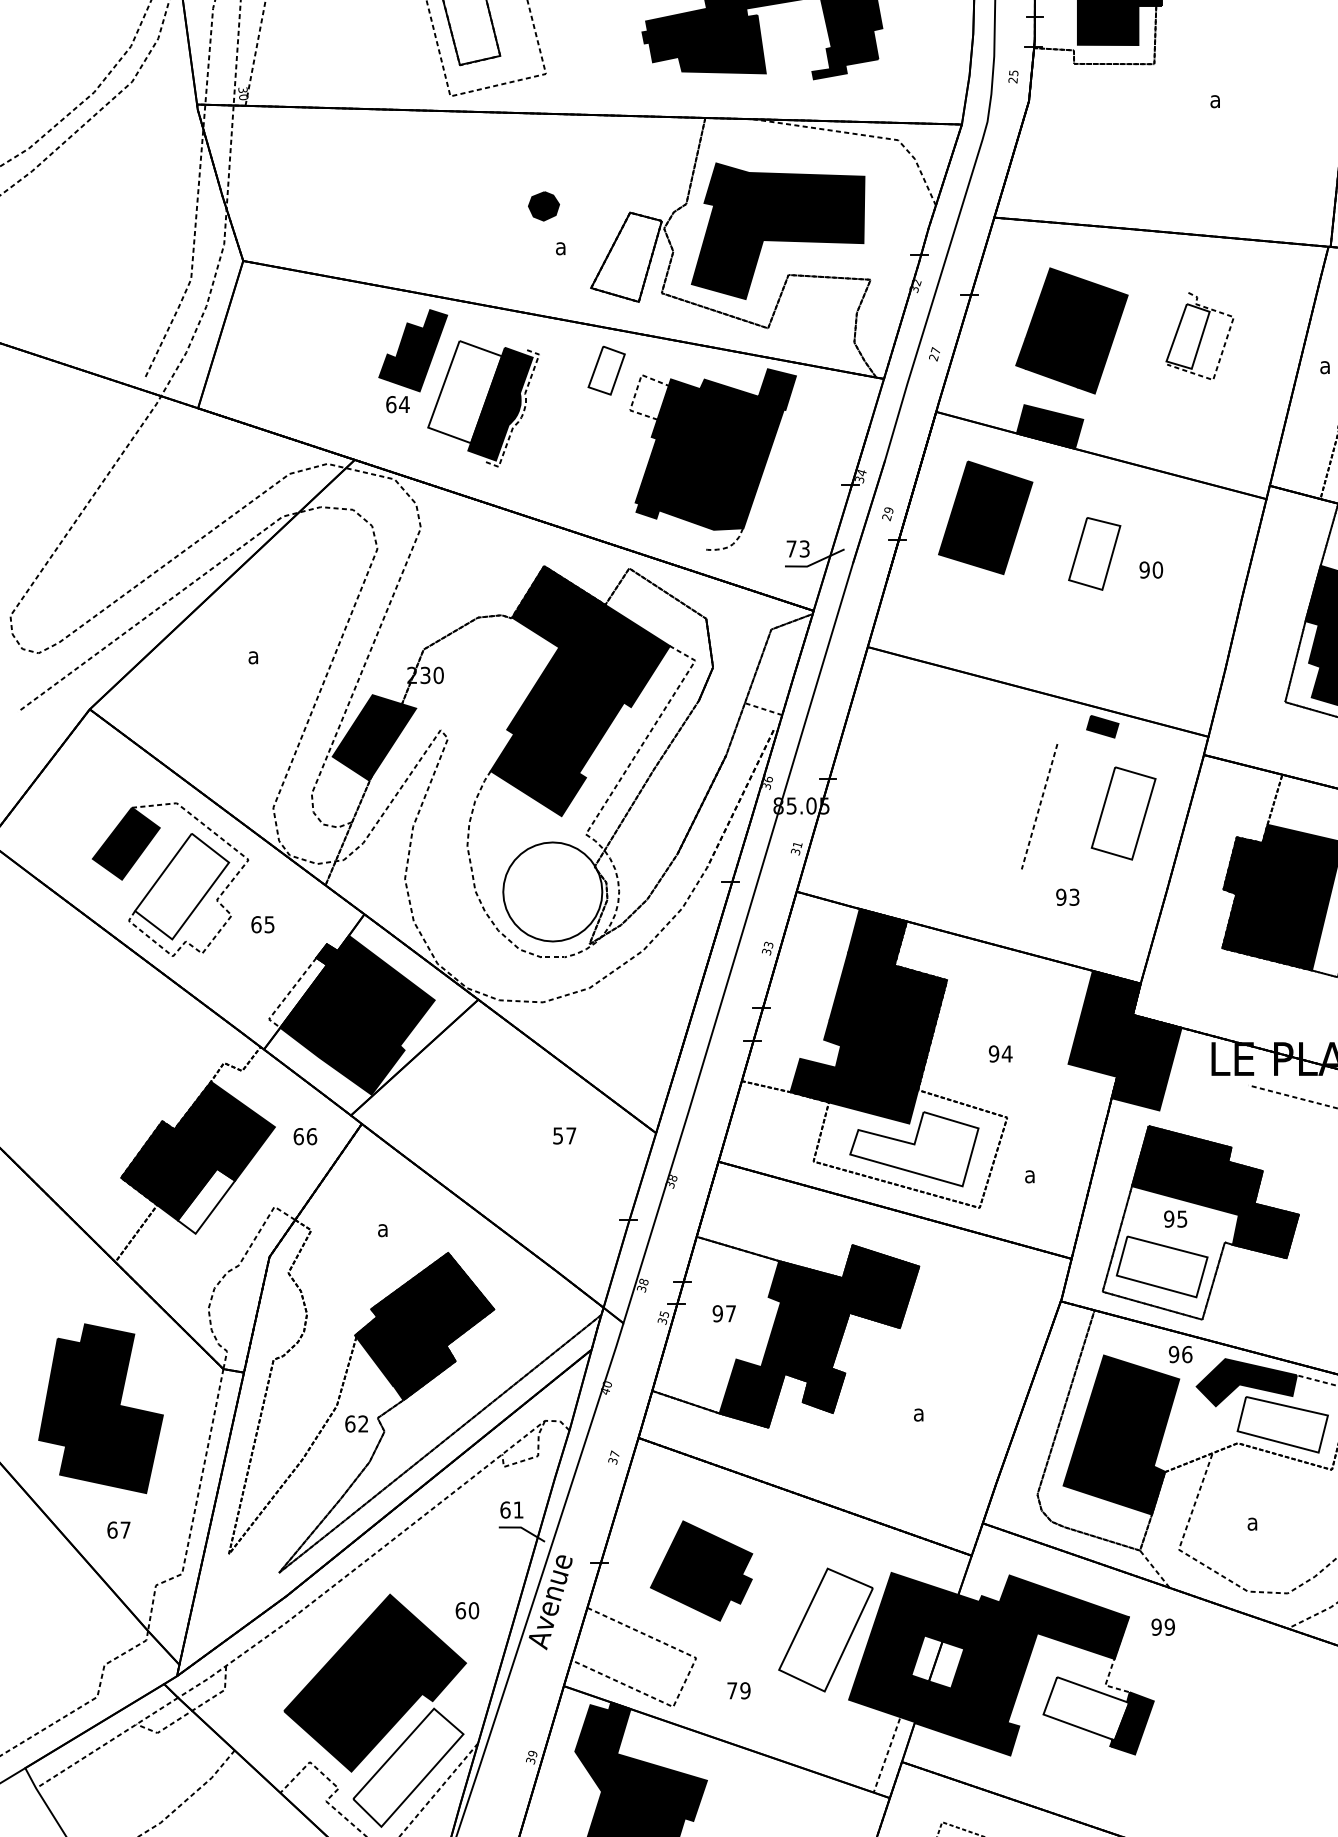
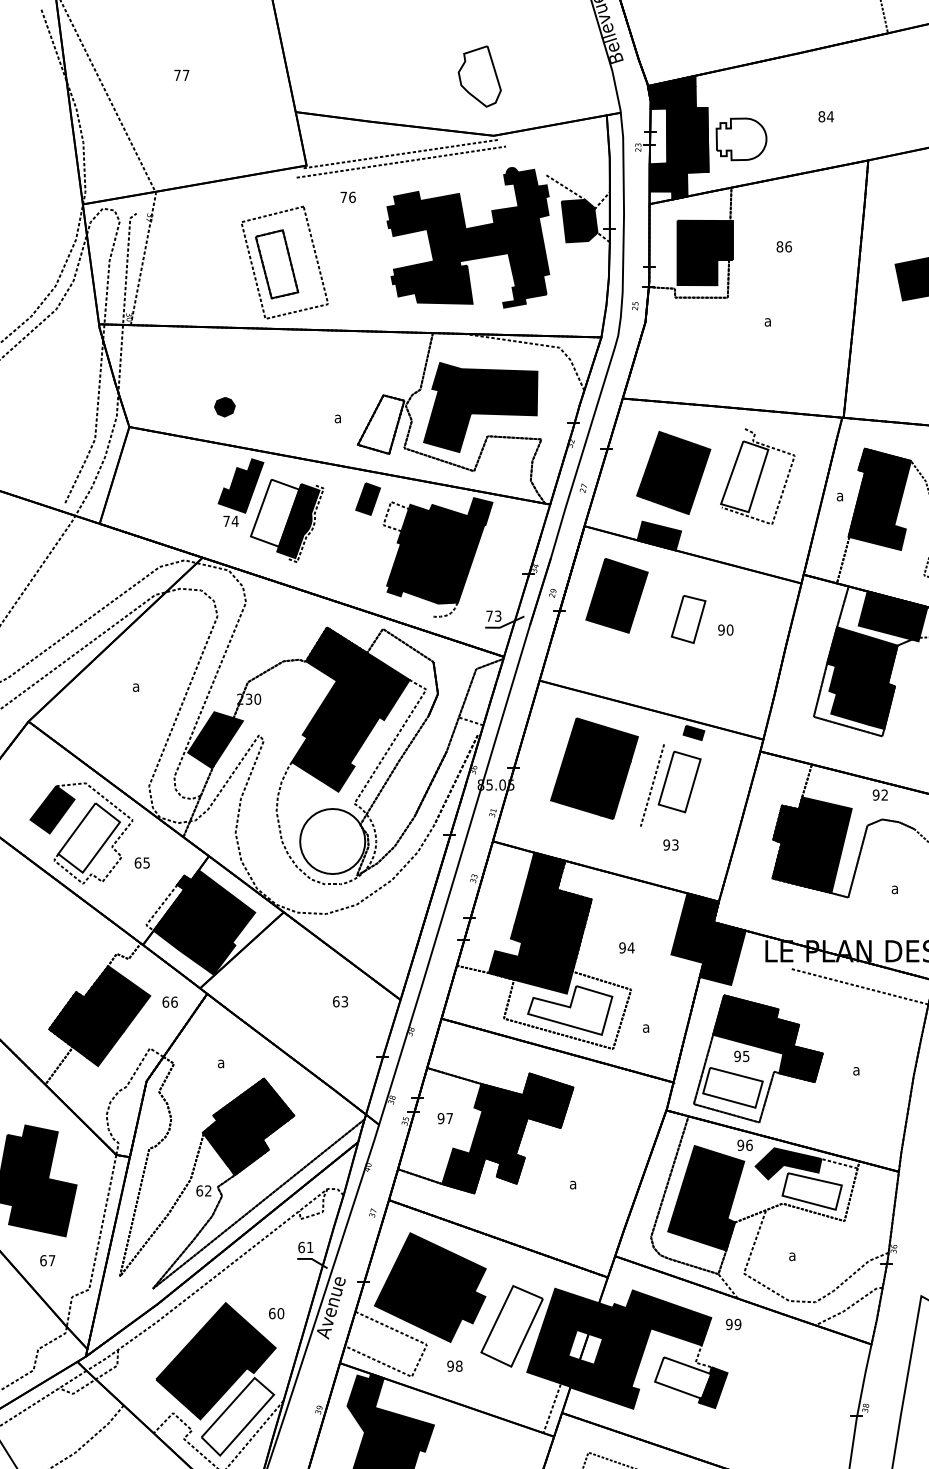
part: (543, 206) -> (224, 407), moved
part: (1199, 336) -> (757, 476), size x1.67
fill: (607, 369) -> (368, 498), added
text: (391, 403) -> (226, 520), 64 -> 74
part: (951, 780) -> (594, 768), added
part: (1123, 812) -> (679, 781), moved
text: (564, 1135) -> (340, 1001), 57 -> 63
fill: (206, 1200) -> (105, 1044), added
part: (701, 1570) -> (430, 1287), size x1.67
text: (738, 1689) -> (454, 1365), 79 -> 98

